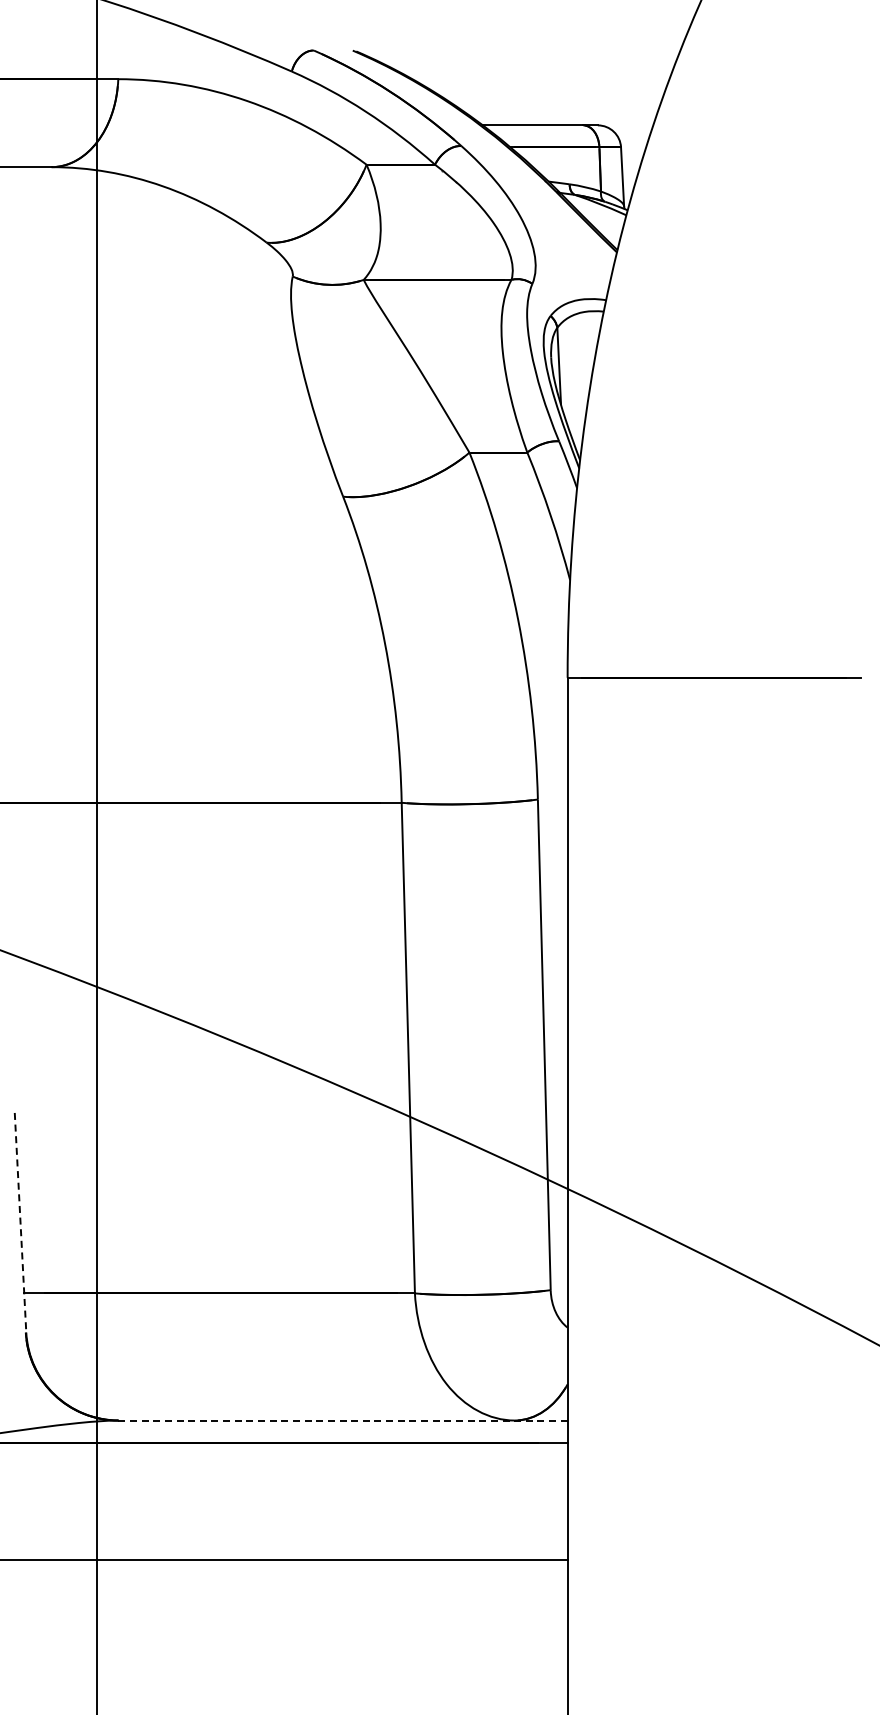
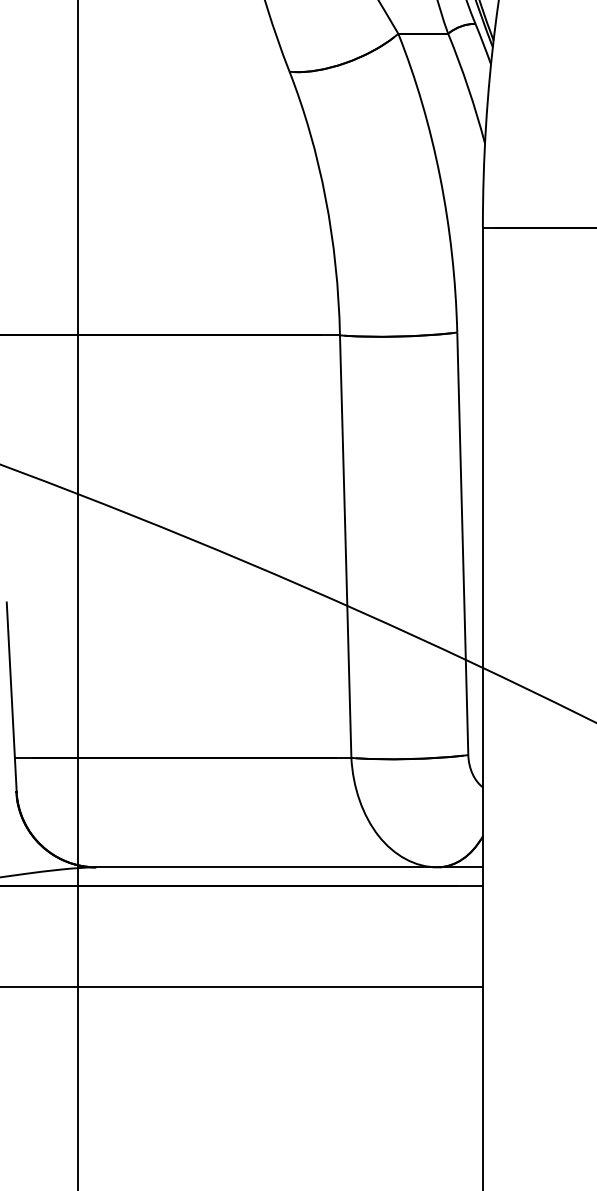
line: (20, 1222) -> (11, 696), dashed -> solid
line: (342, 1420) -> (289, 867), dashed -> solid

